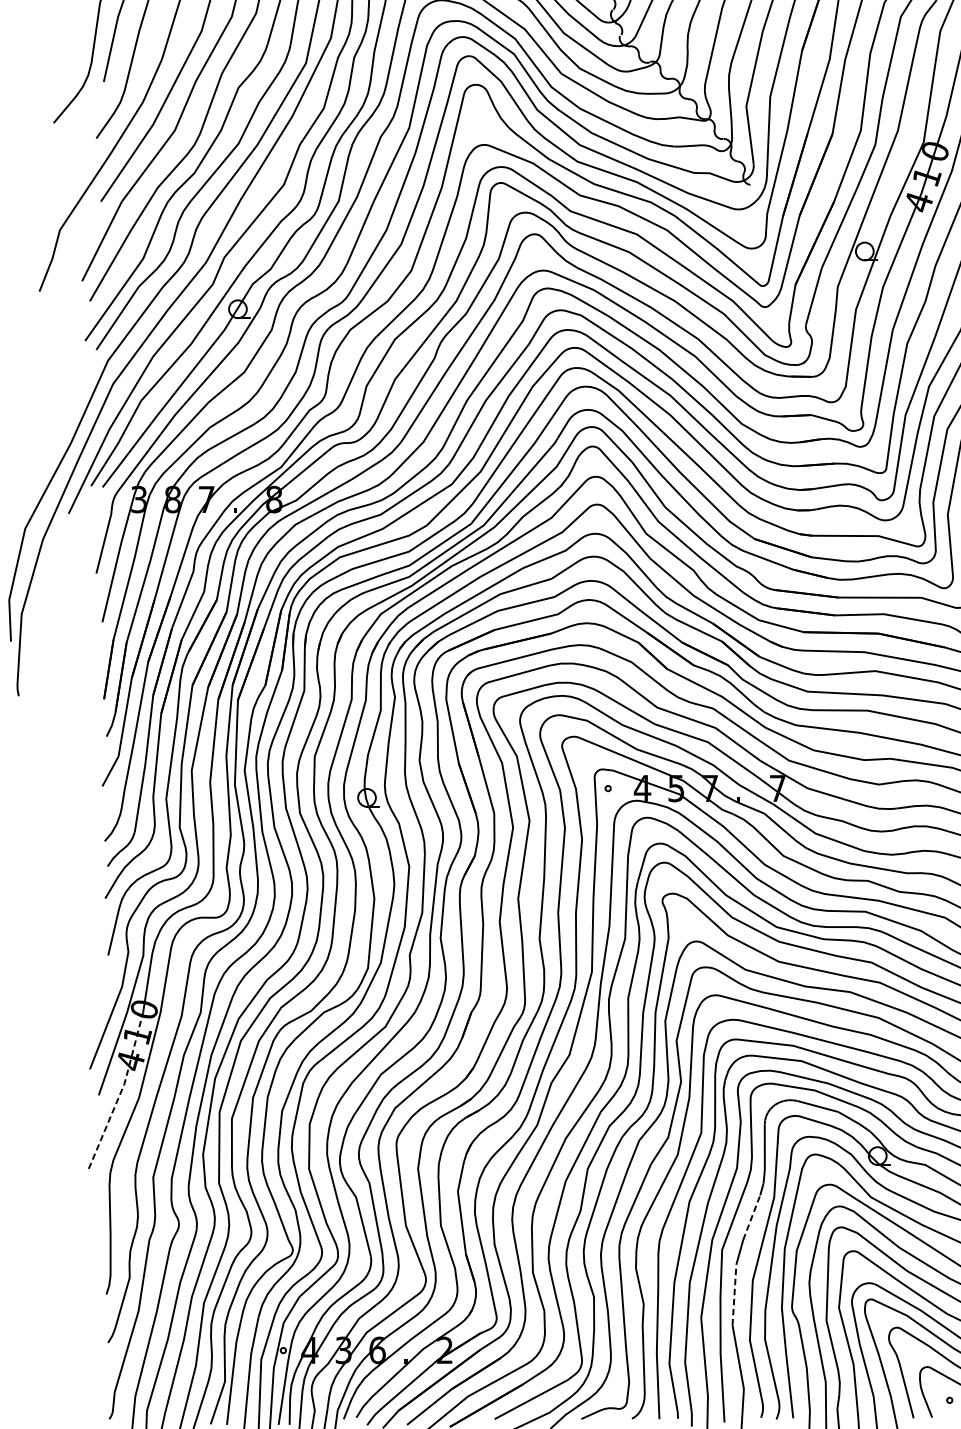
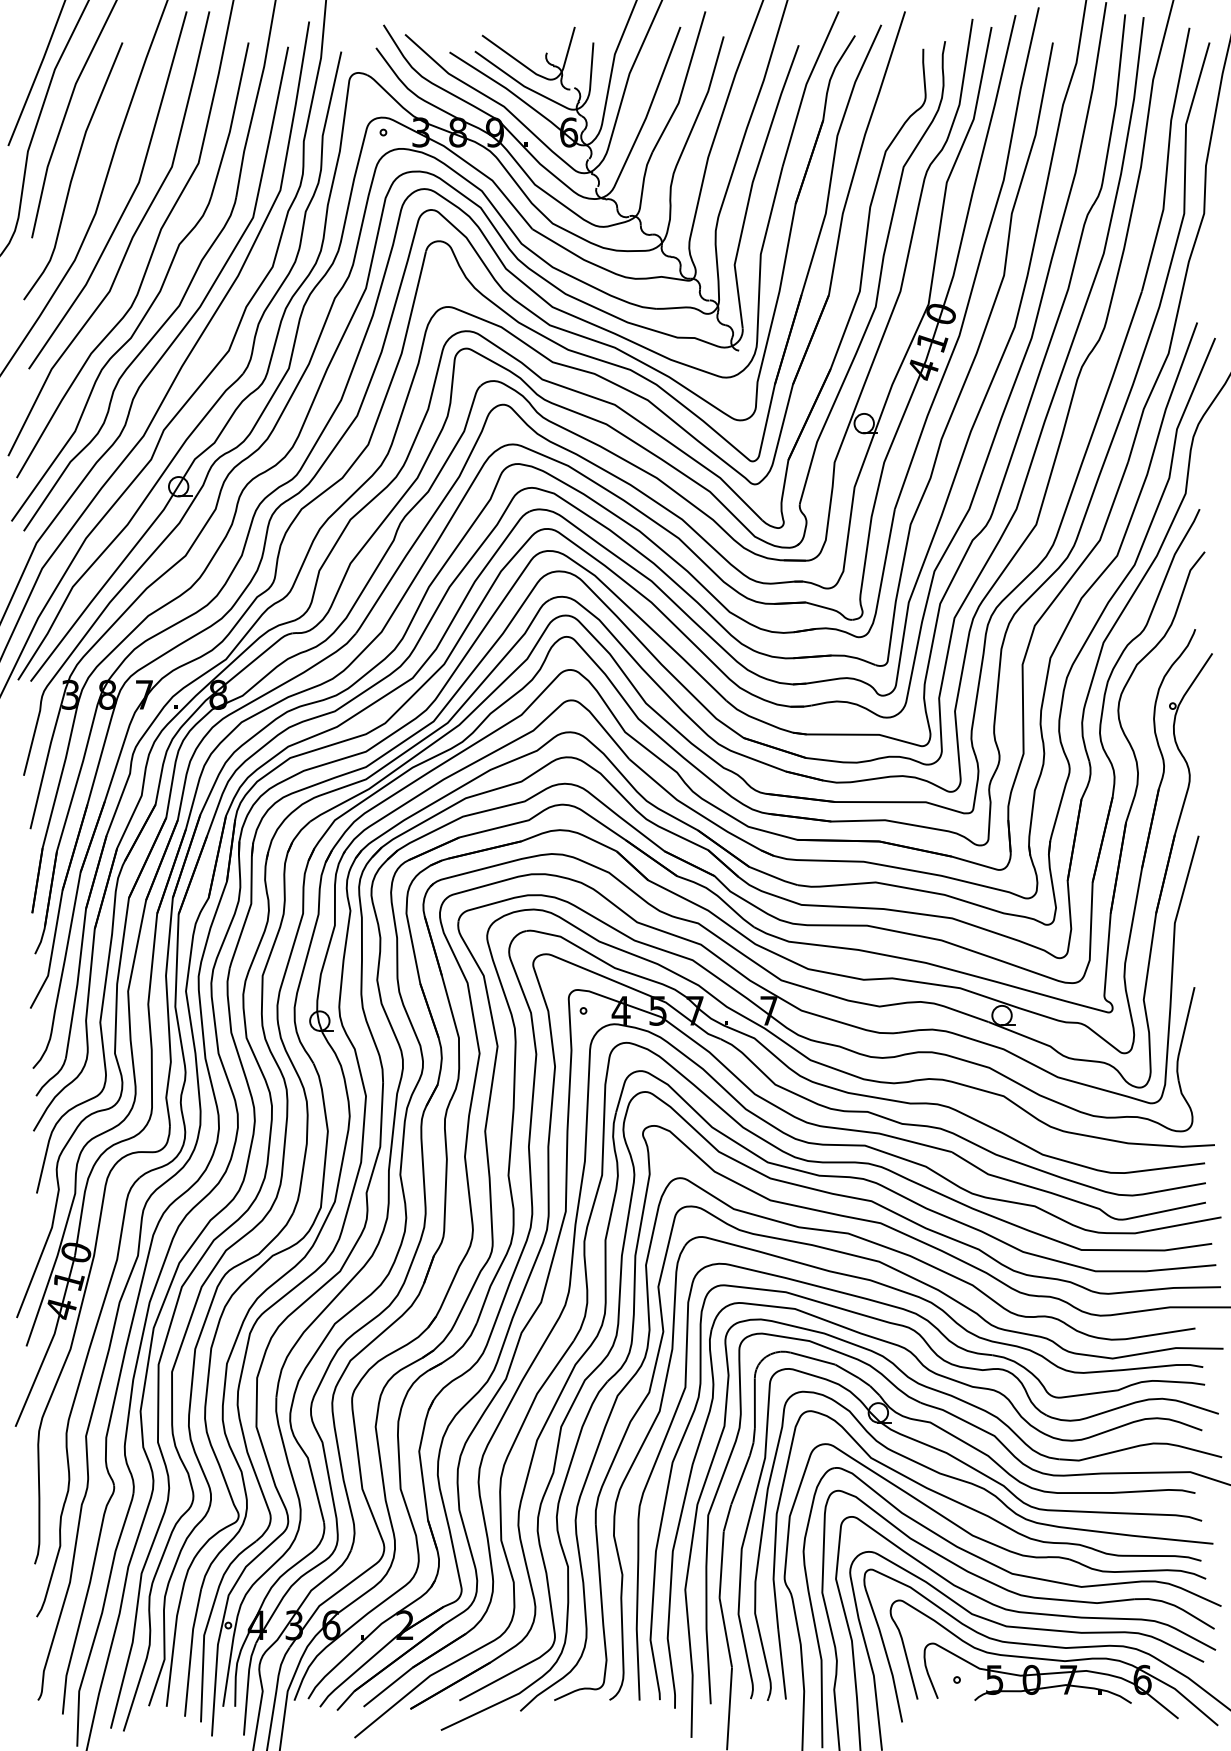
line: (121, 1091) -> (51, 1342), dashed -> solid
line: (751, 1217) -> (740, 1479), dashed -> solid
line: (734, 1294) -> (721, 1564), dashed -> solid

